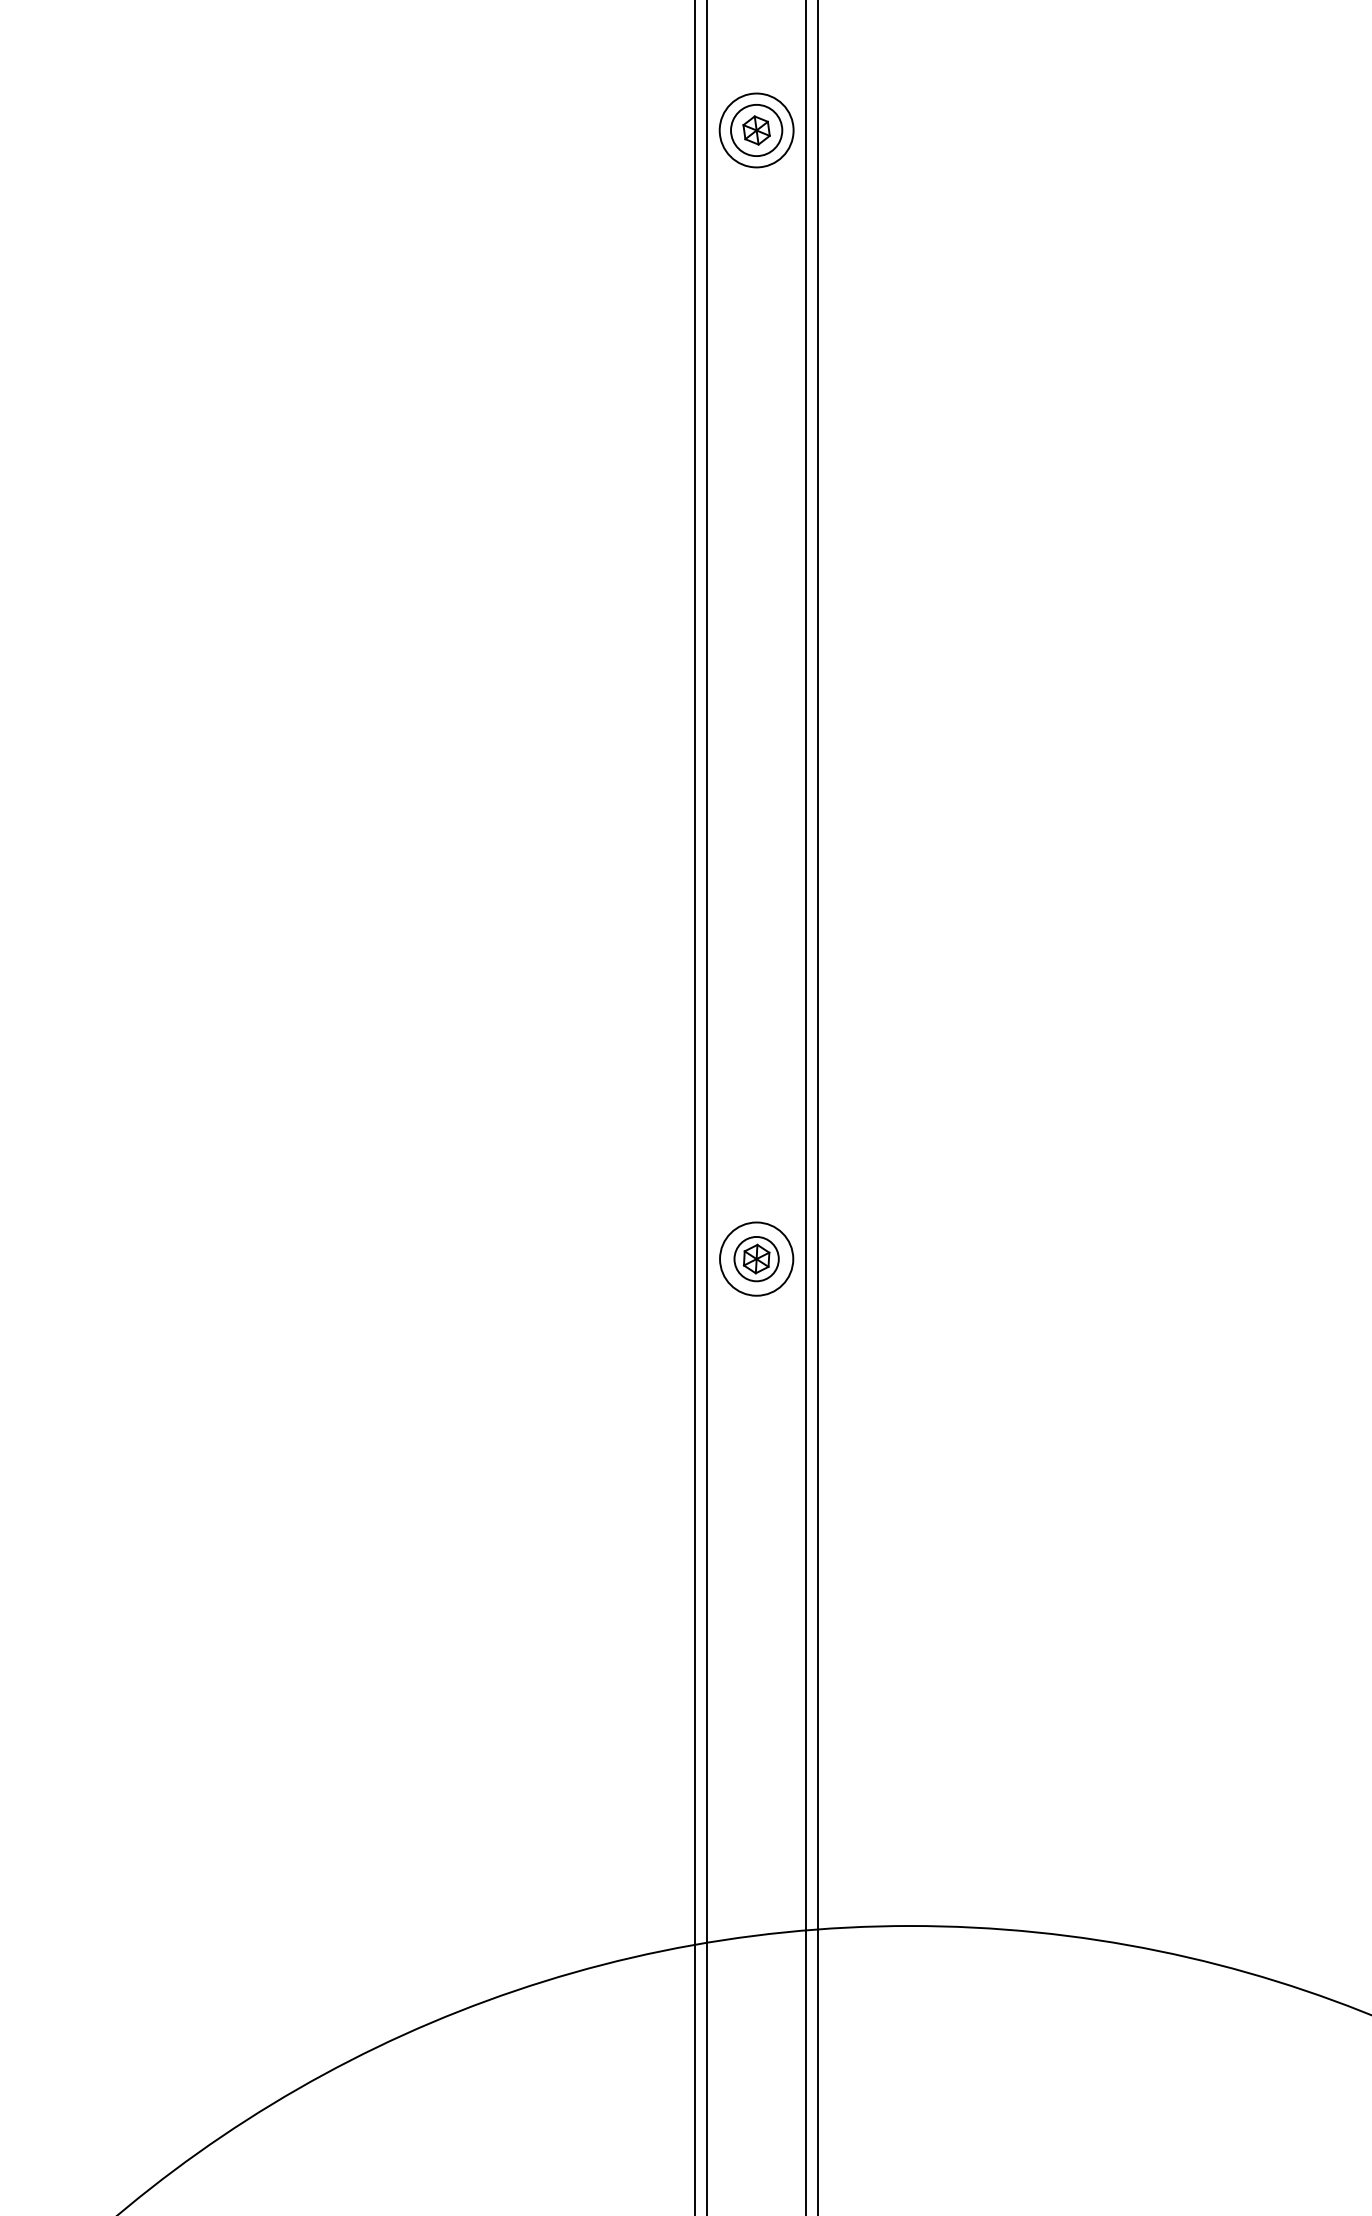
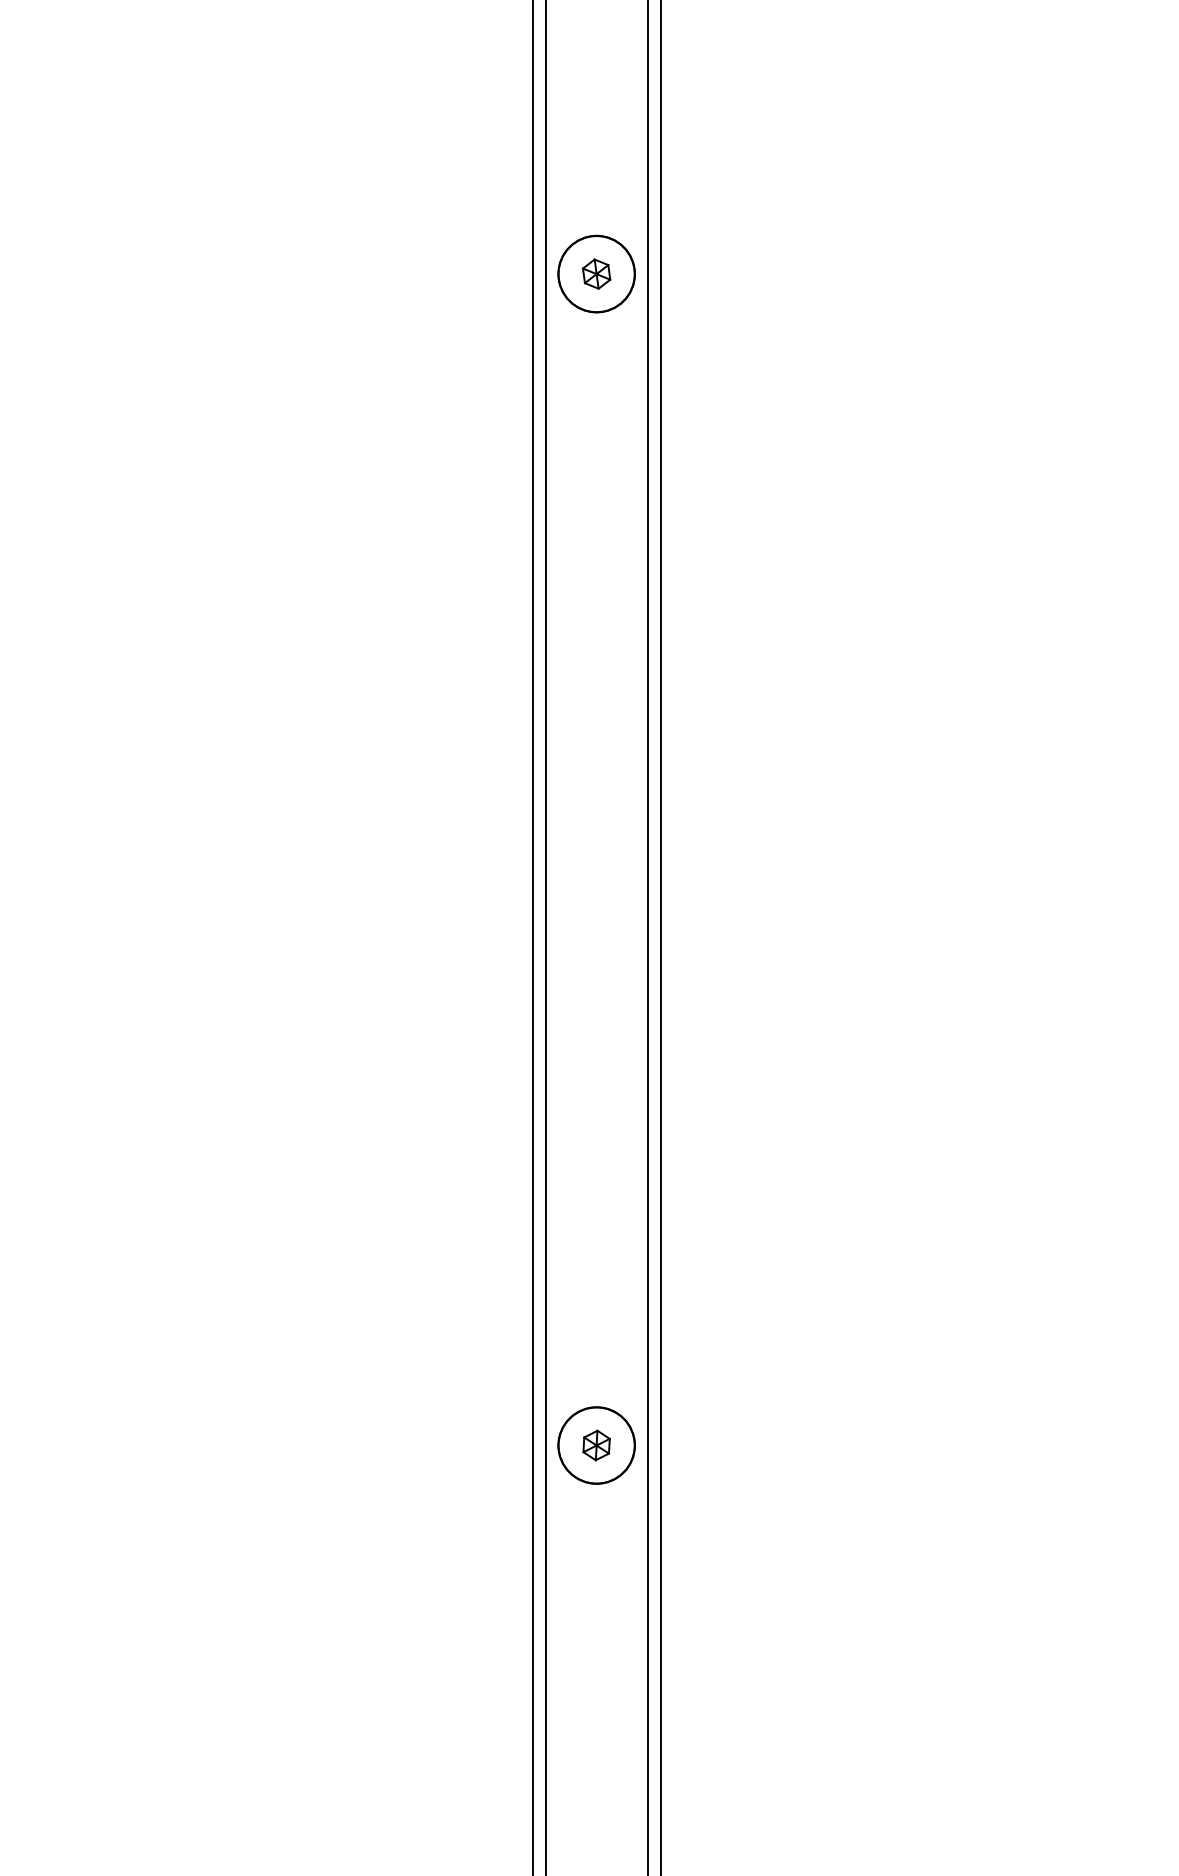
circle: (756, 130) -> (596, 274), size x1.43
circle: (756, 1259) -> (596, 1445), size x1.67

